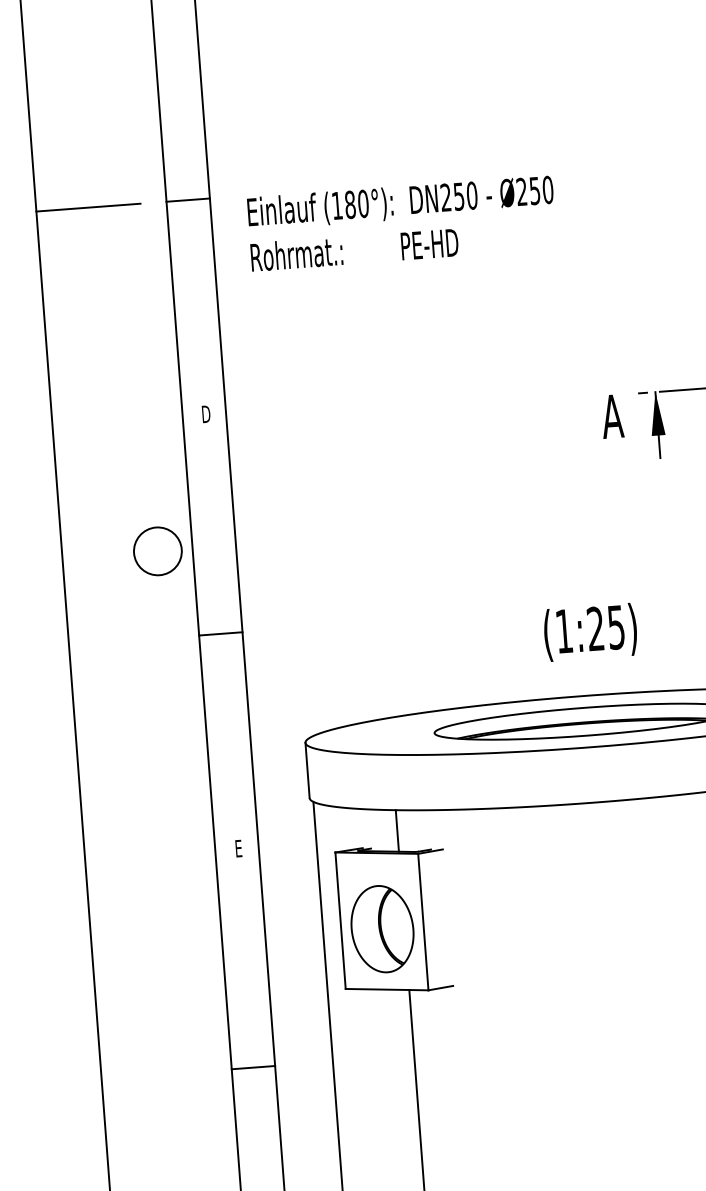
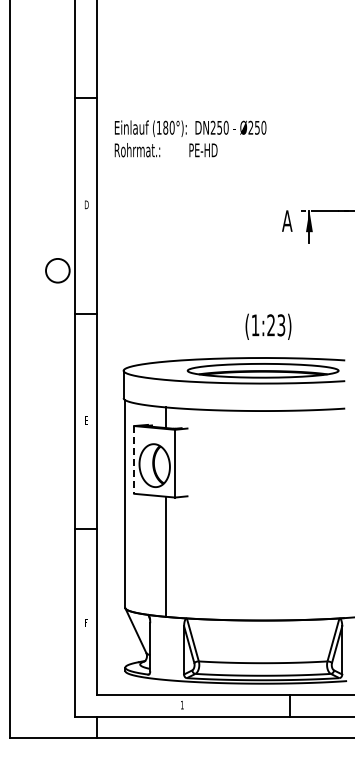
line: (88, 207) -> (36, 98), removed
text: (401, 222) -> (190, 138), moved
text: (616, 625) -> (281, 324), (1:25) -> (1:23)
line: (340, 919) -> (134, 459), solid -> dashed

